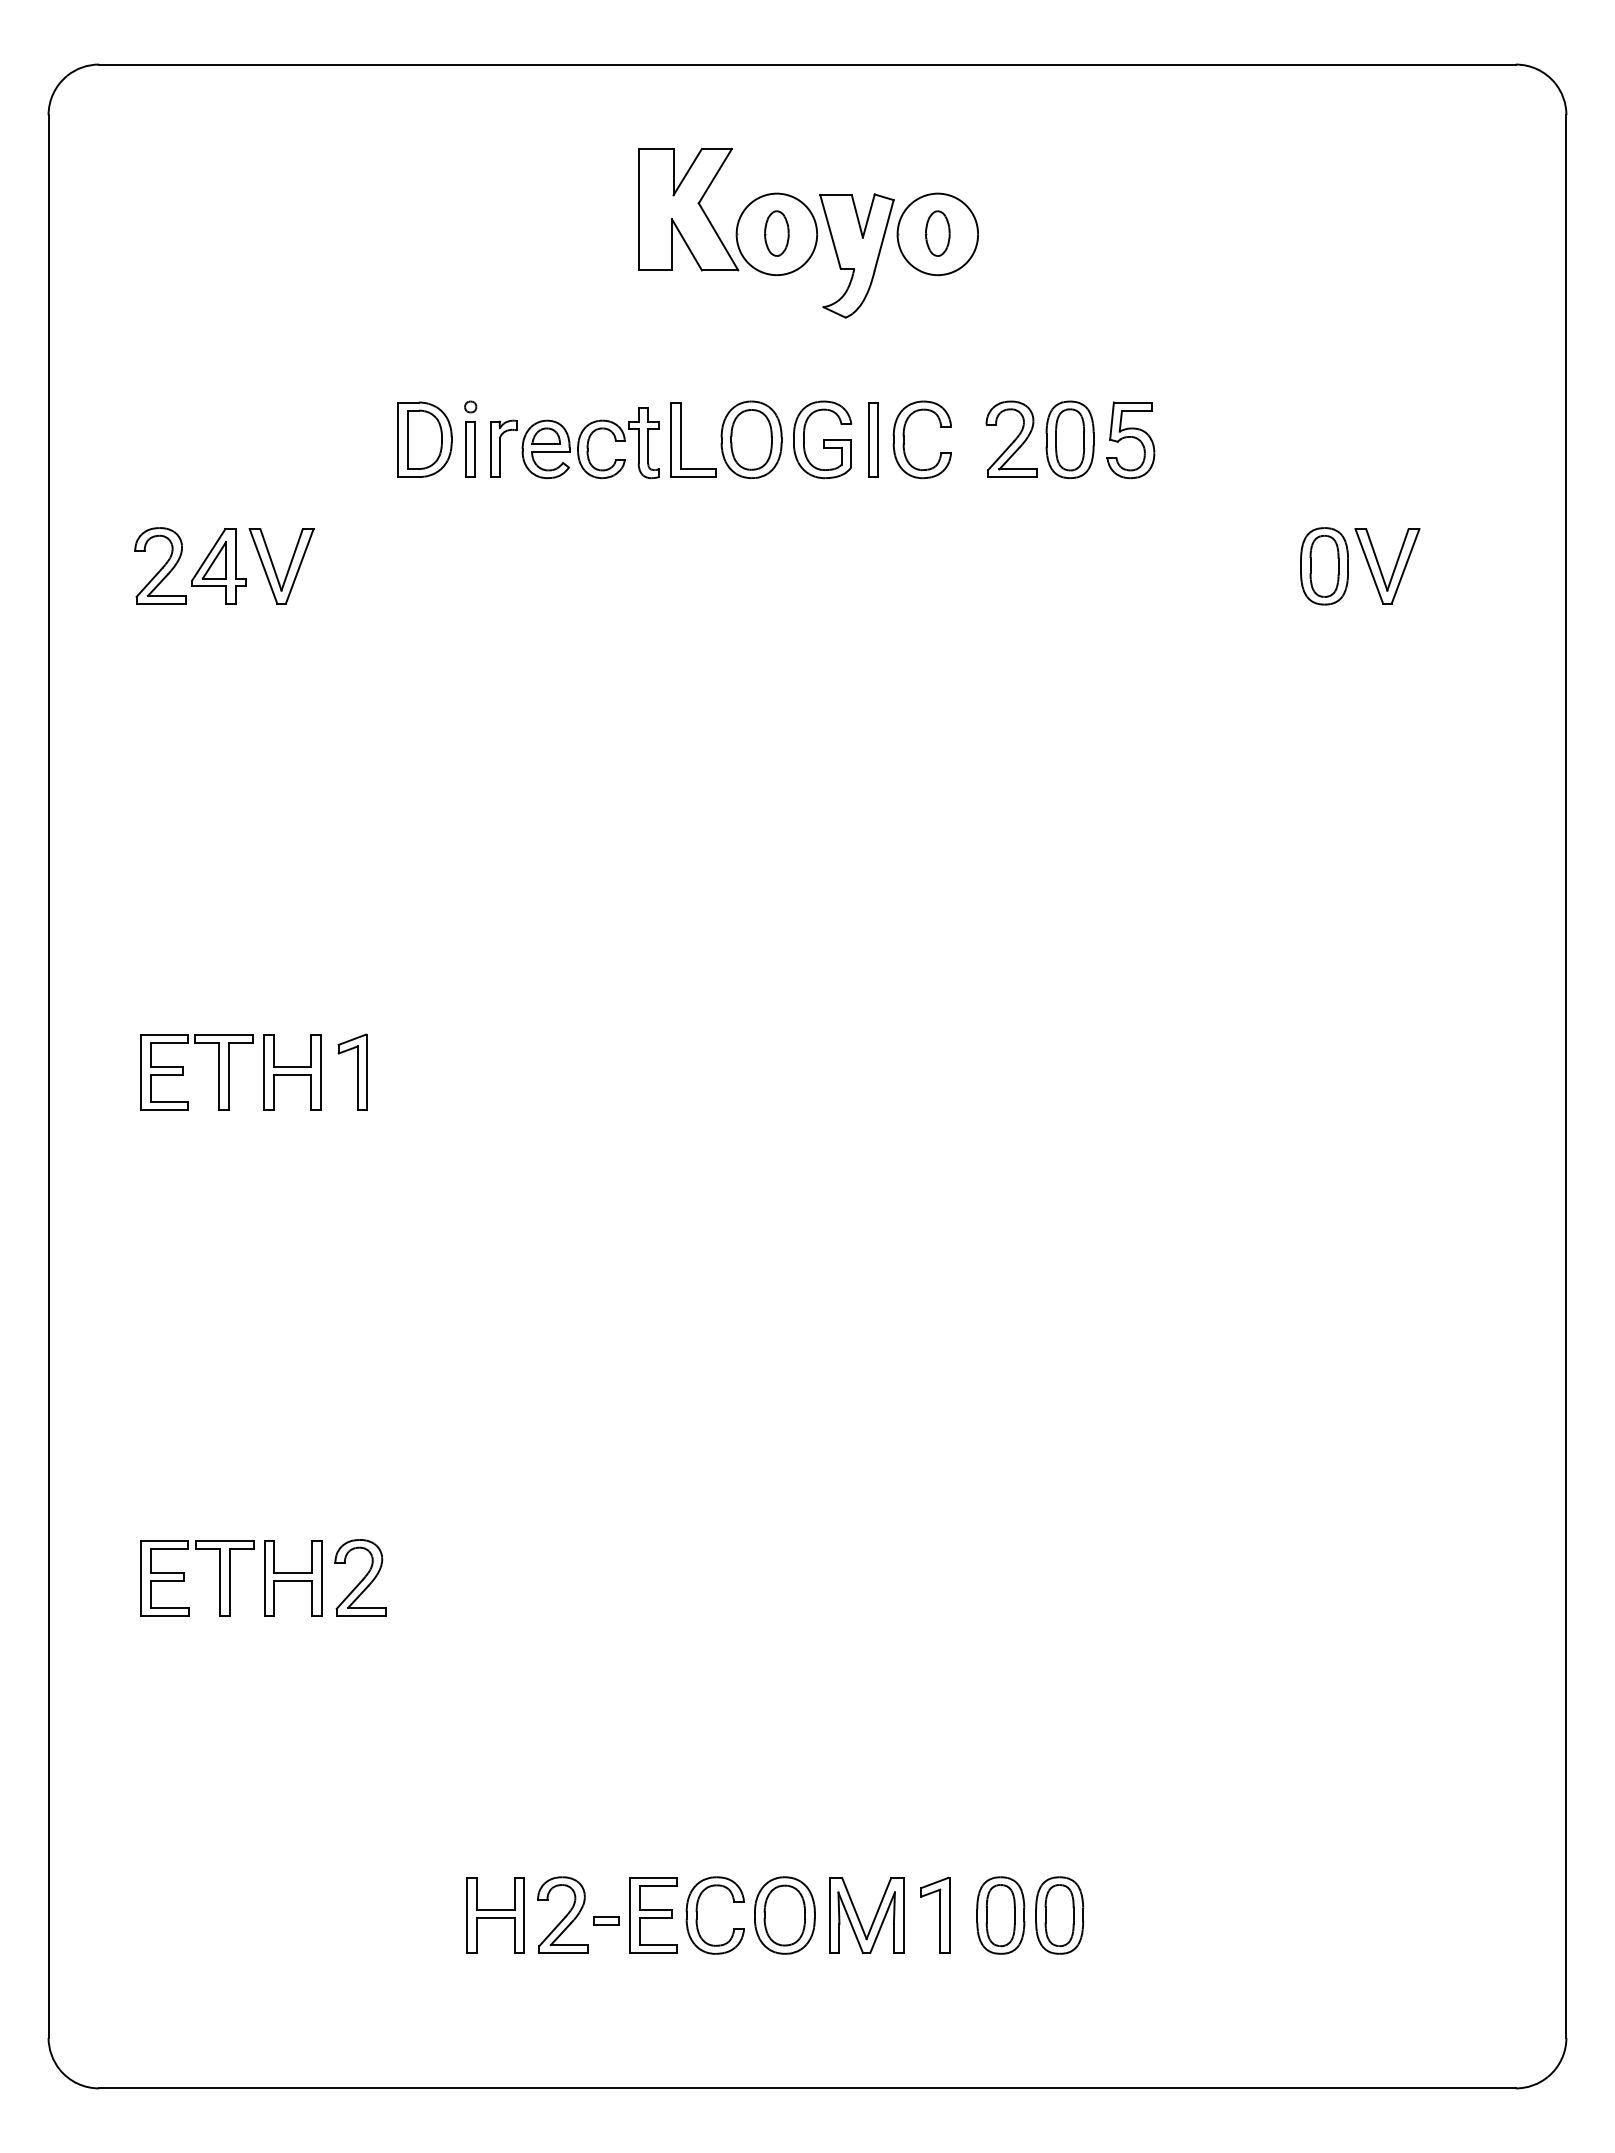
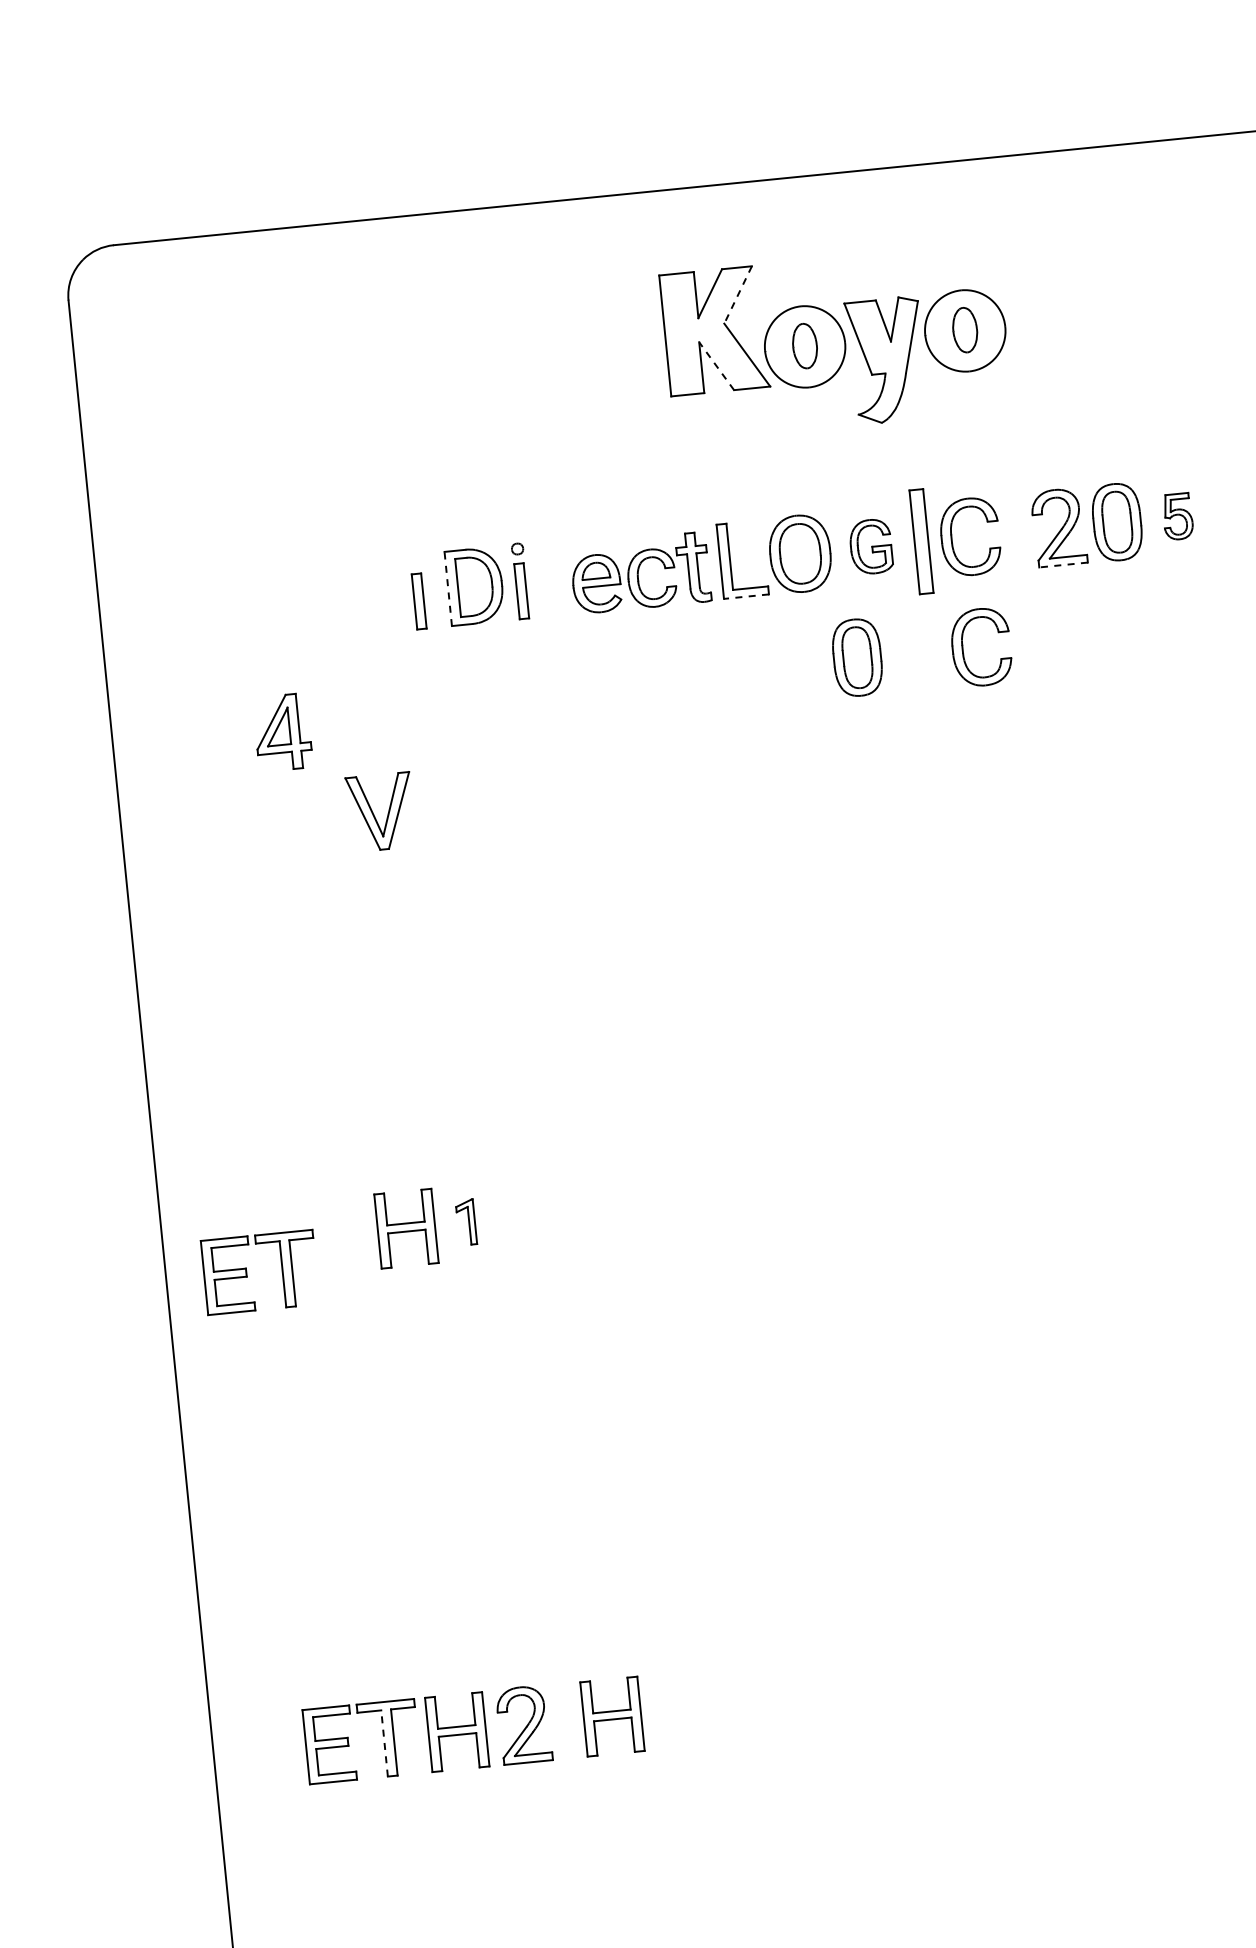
line: (715, 176) -> (738, 295), solid -> dashed
line: (686, 244) -> (716, 365), solid -> dashed
line: (397, 439) -> (447, 588), solid -> dashed
part: (822, 439) -> (870, 546), size x0.7
part: (873, 439) -> (921, 541), size x1.4
part: (1130, 440) -> (1177, 516), size x0.6
part: (503, 448) -> (554, 587), removed
part: (367, 449) -> (419, 601), added
line: (693, 477) -> (746, 597), solid -> dashed
line: (1011, 477) -> (1062, 565), solid -> dashed
part: (797, 548) -> (856, 657), added
part: (904, 550) -> (963, 648), added
part: (160, 565) -> (224, 737), removed
part: (275, 569) -> (375, 816), moved
part: (352, 1071) -> (465, 1222), size x0.6
part: (183, 1072) -> (247, 1274), moved
part: (449, 1578) -> (612, 1716), added
line: (219, 1581) -> (384, 1742), solid -> dashed

